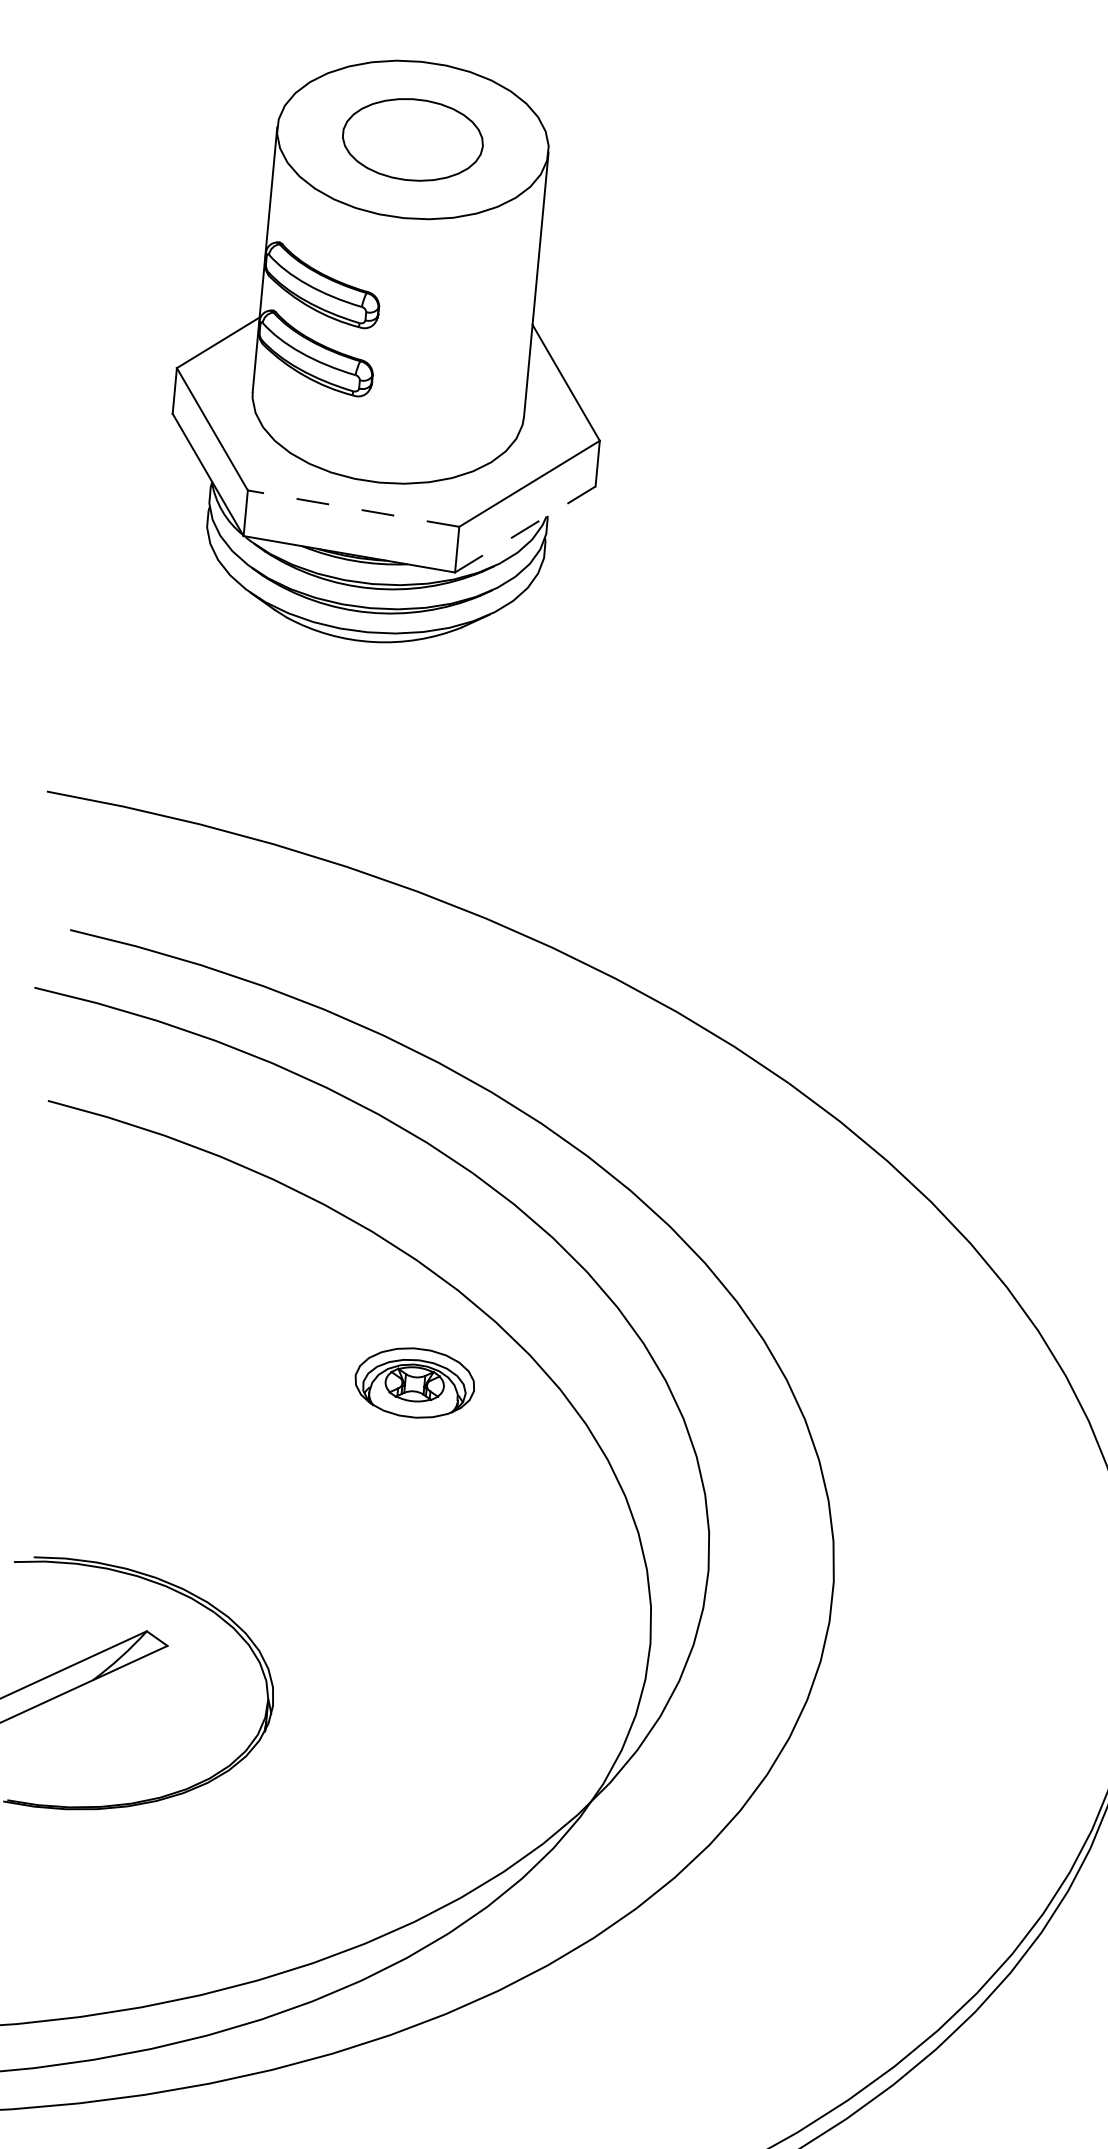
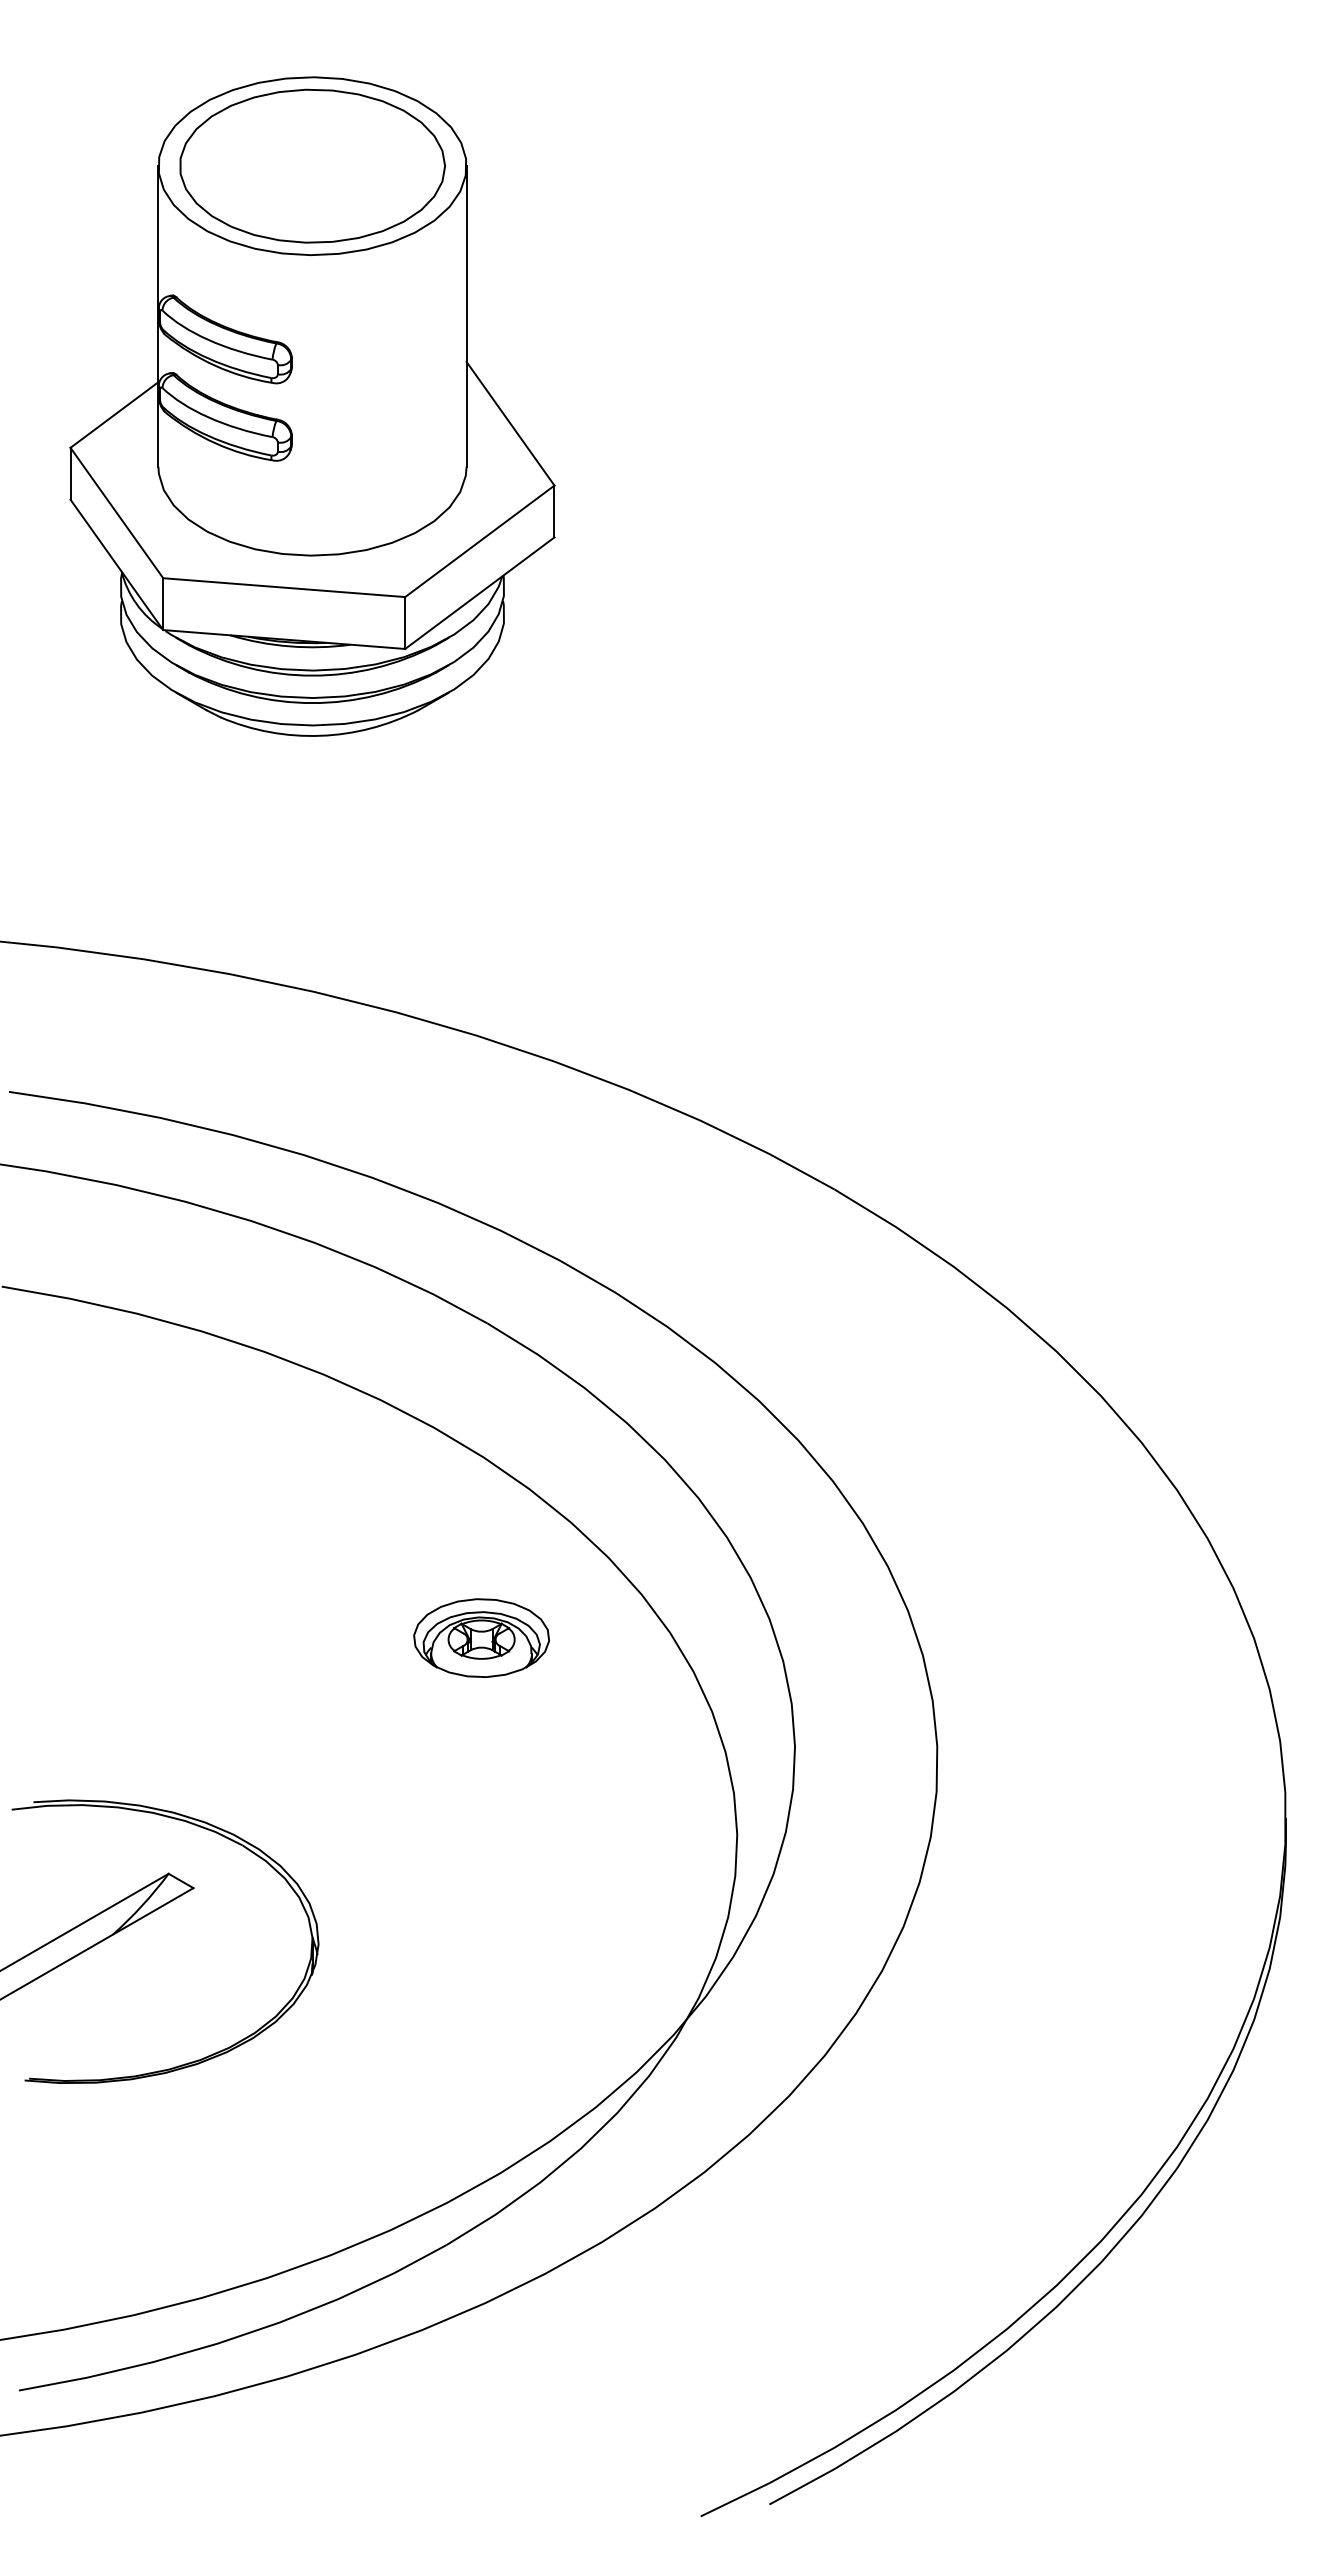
part: (412, 139) -> (312, 165), size x1.67
line: (352, 508) -> (283, 587), dashed -> solid
line: (525, 529) -> (479, 593), dashed -> solid
part: (414, 1382) -> (481, 1637), moved

